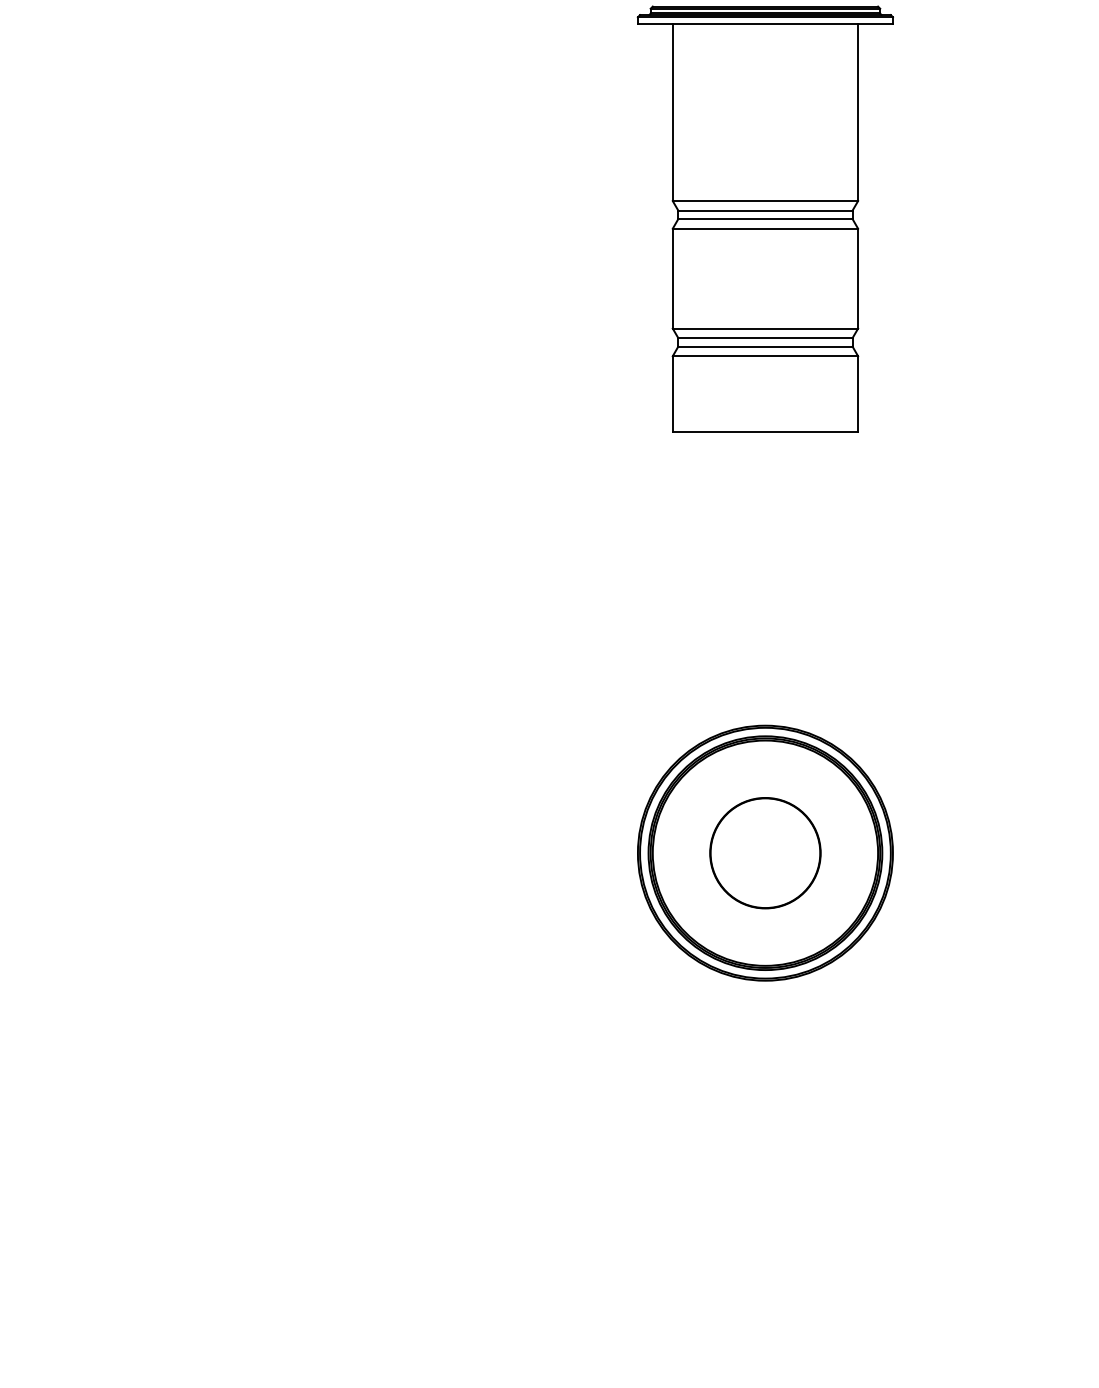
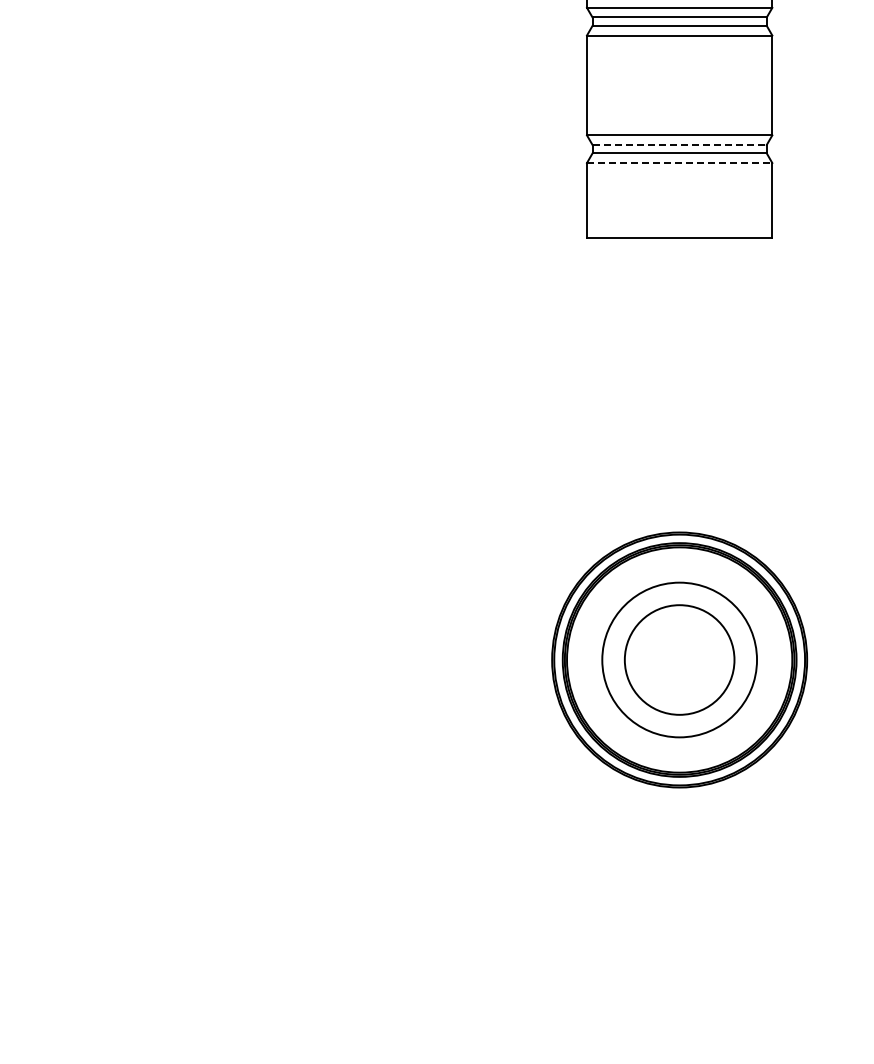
line: (765, 338) -> (679, 145), solid -> dashed
line: (765, 356) -> (679, 163), solid -> dashed
circle: (765, 852) -> (679, 659), size x1.4

